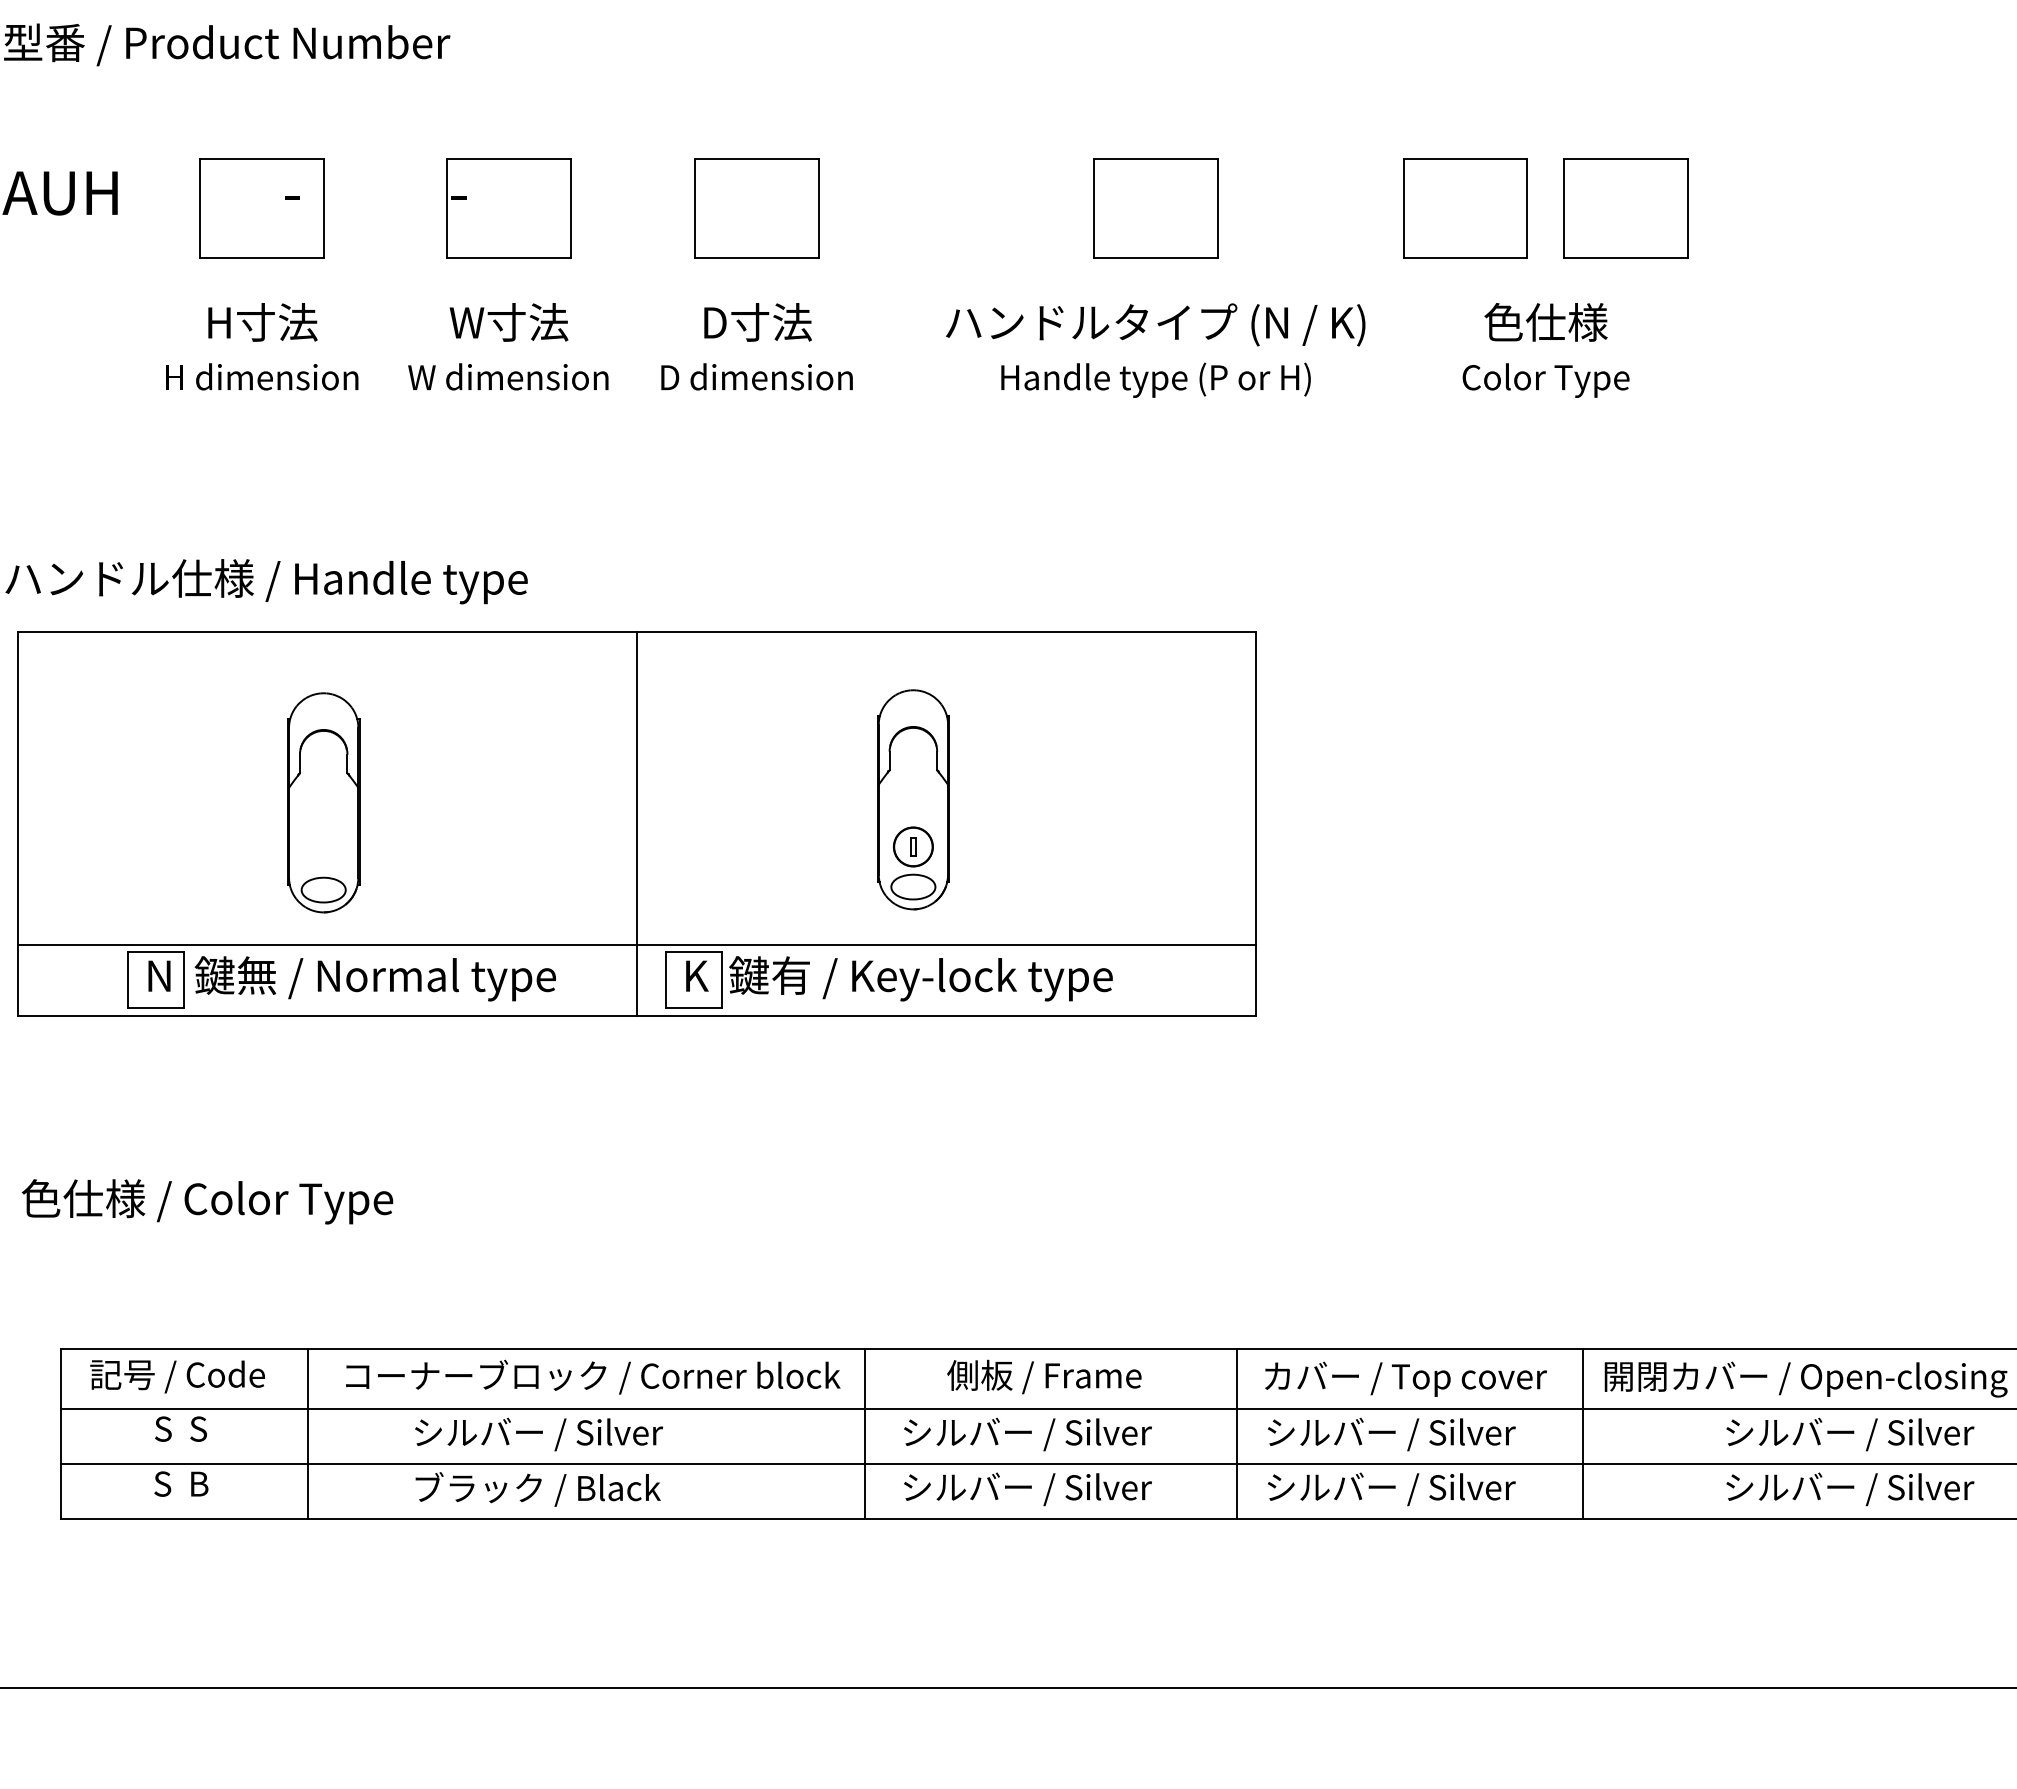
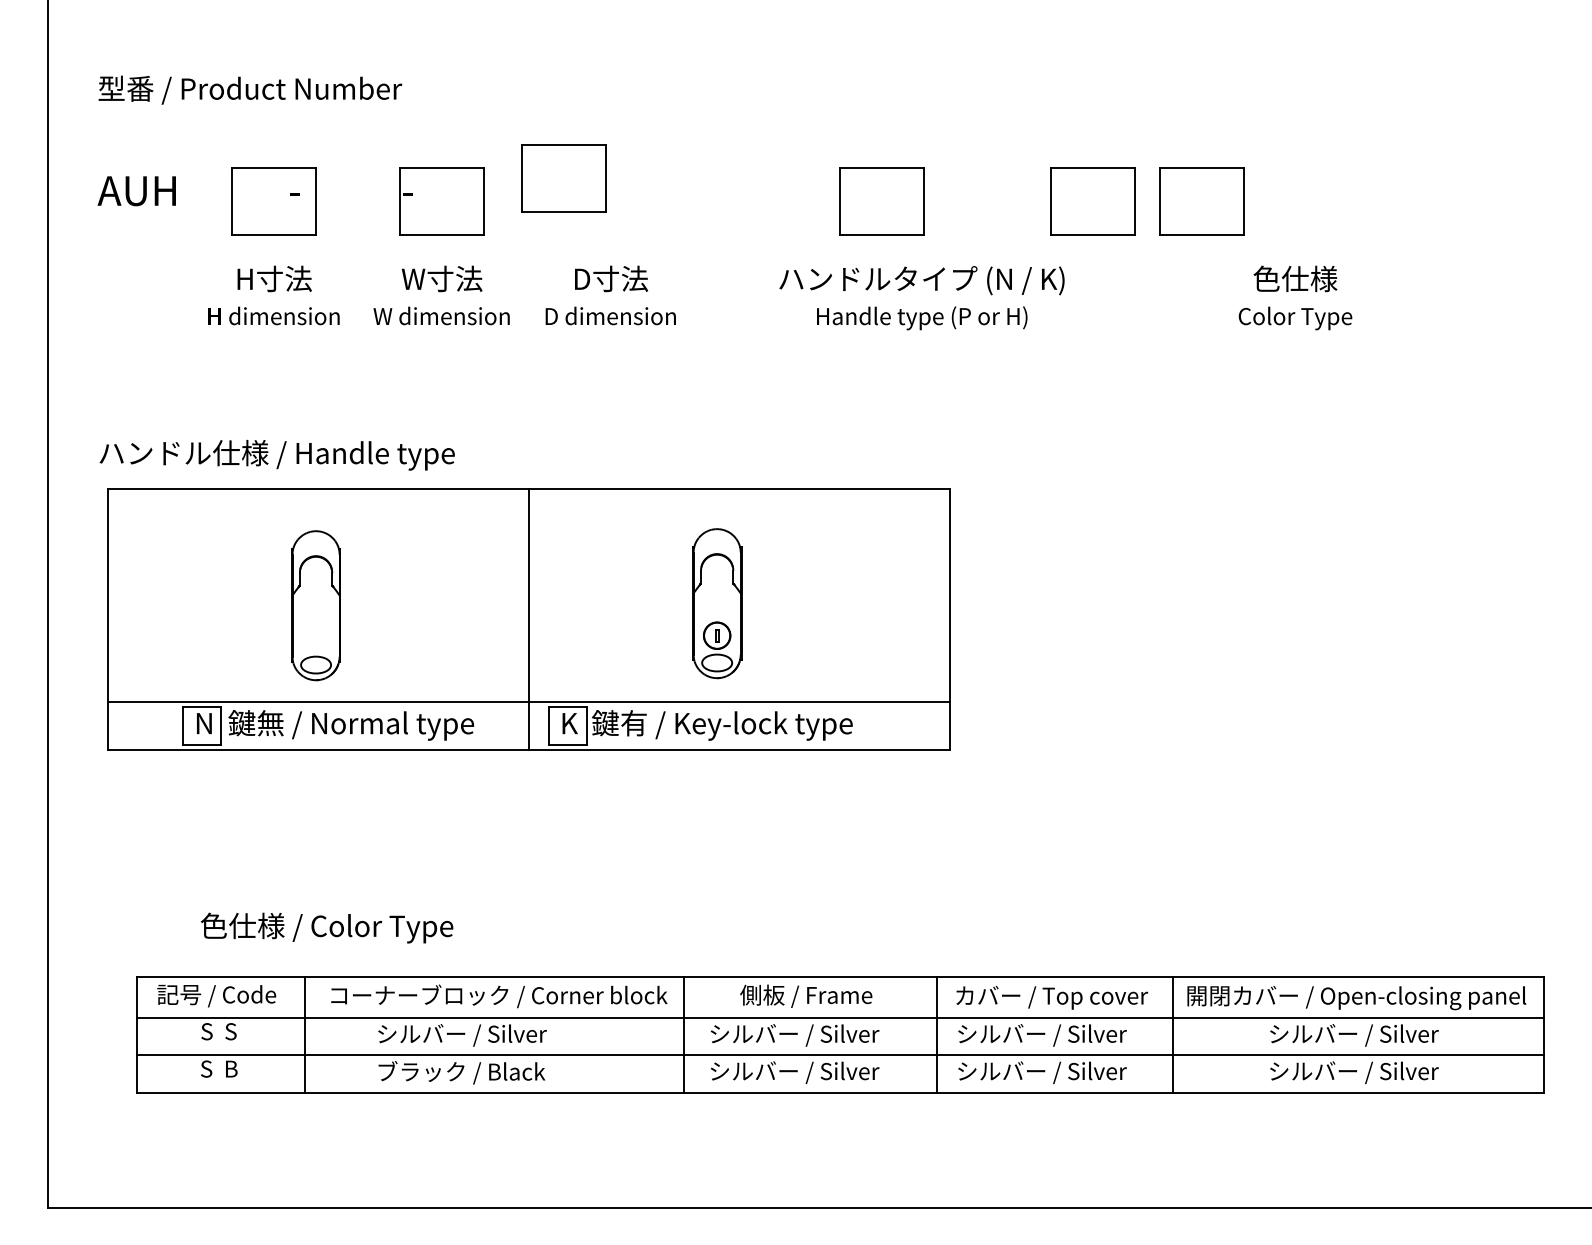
part: (756, 208) -> (563, 178), moved
text: (1546, 349) -> (1295, 297), moved
text: (1155, 351) -> (921, 298), moved
text: (206, 1200) -> (326, 927), moved

